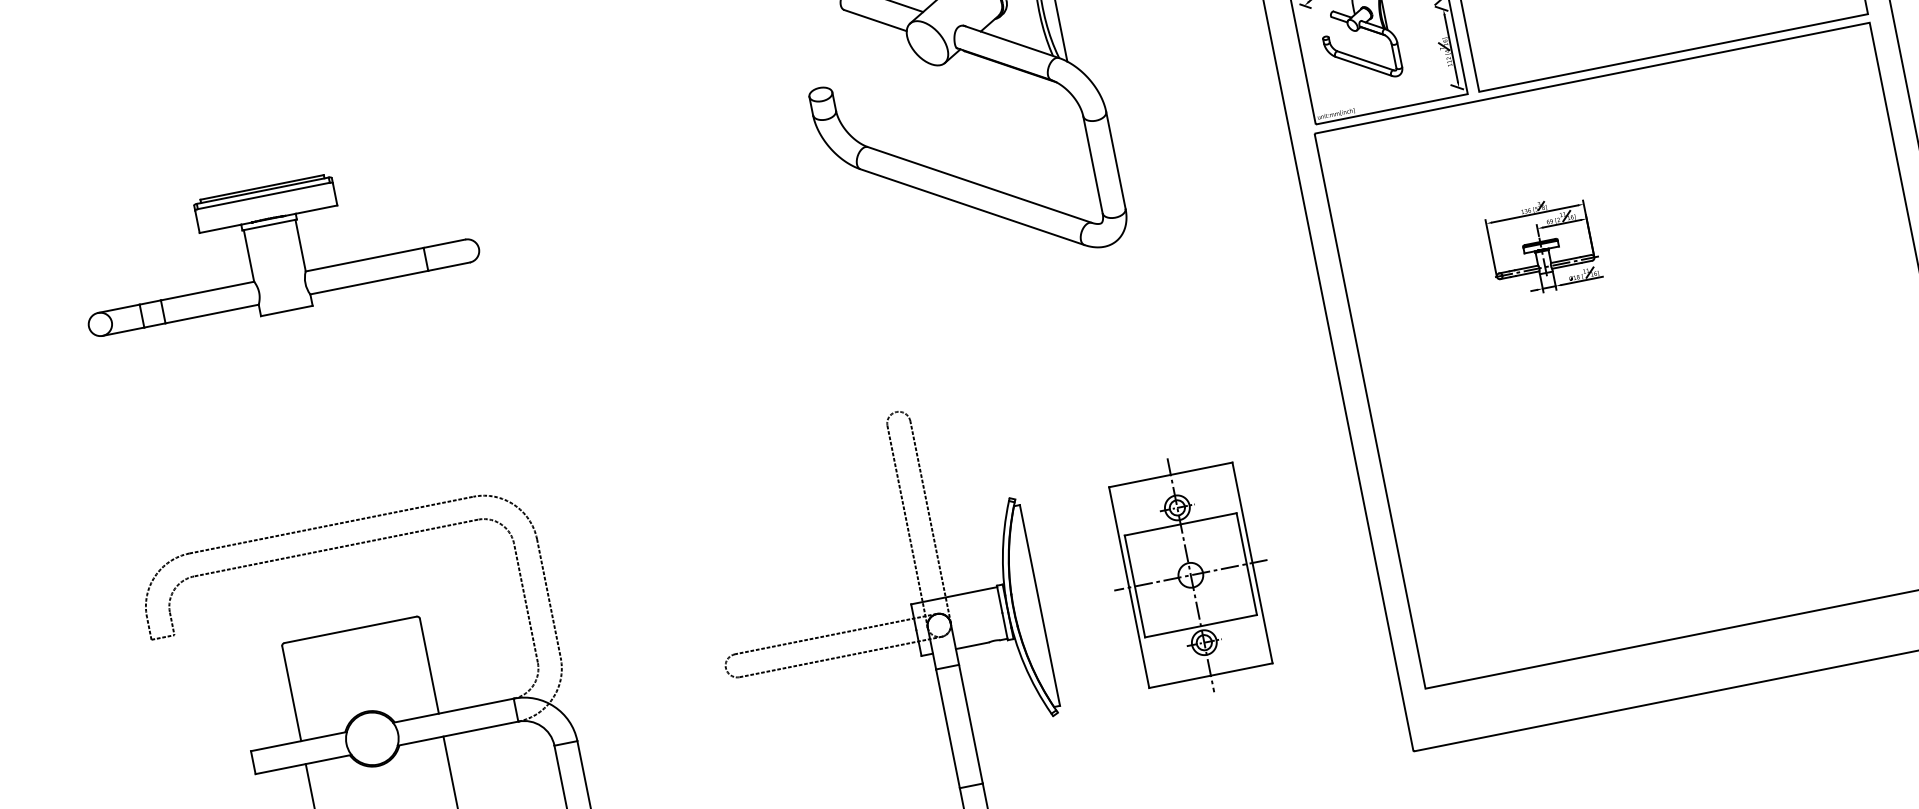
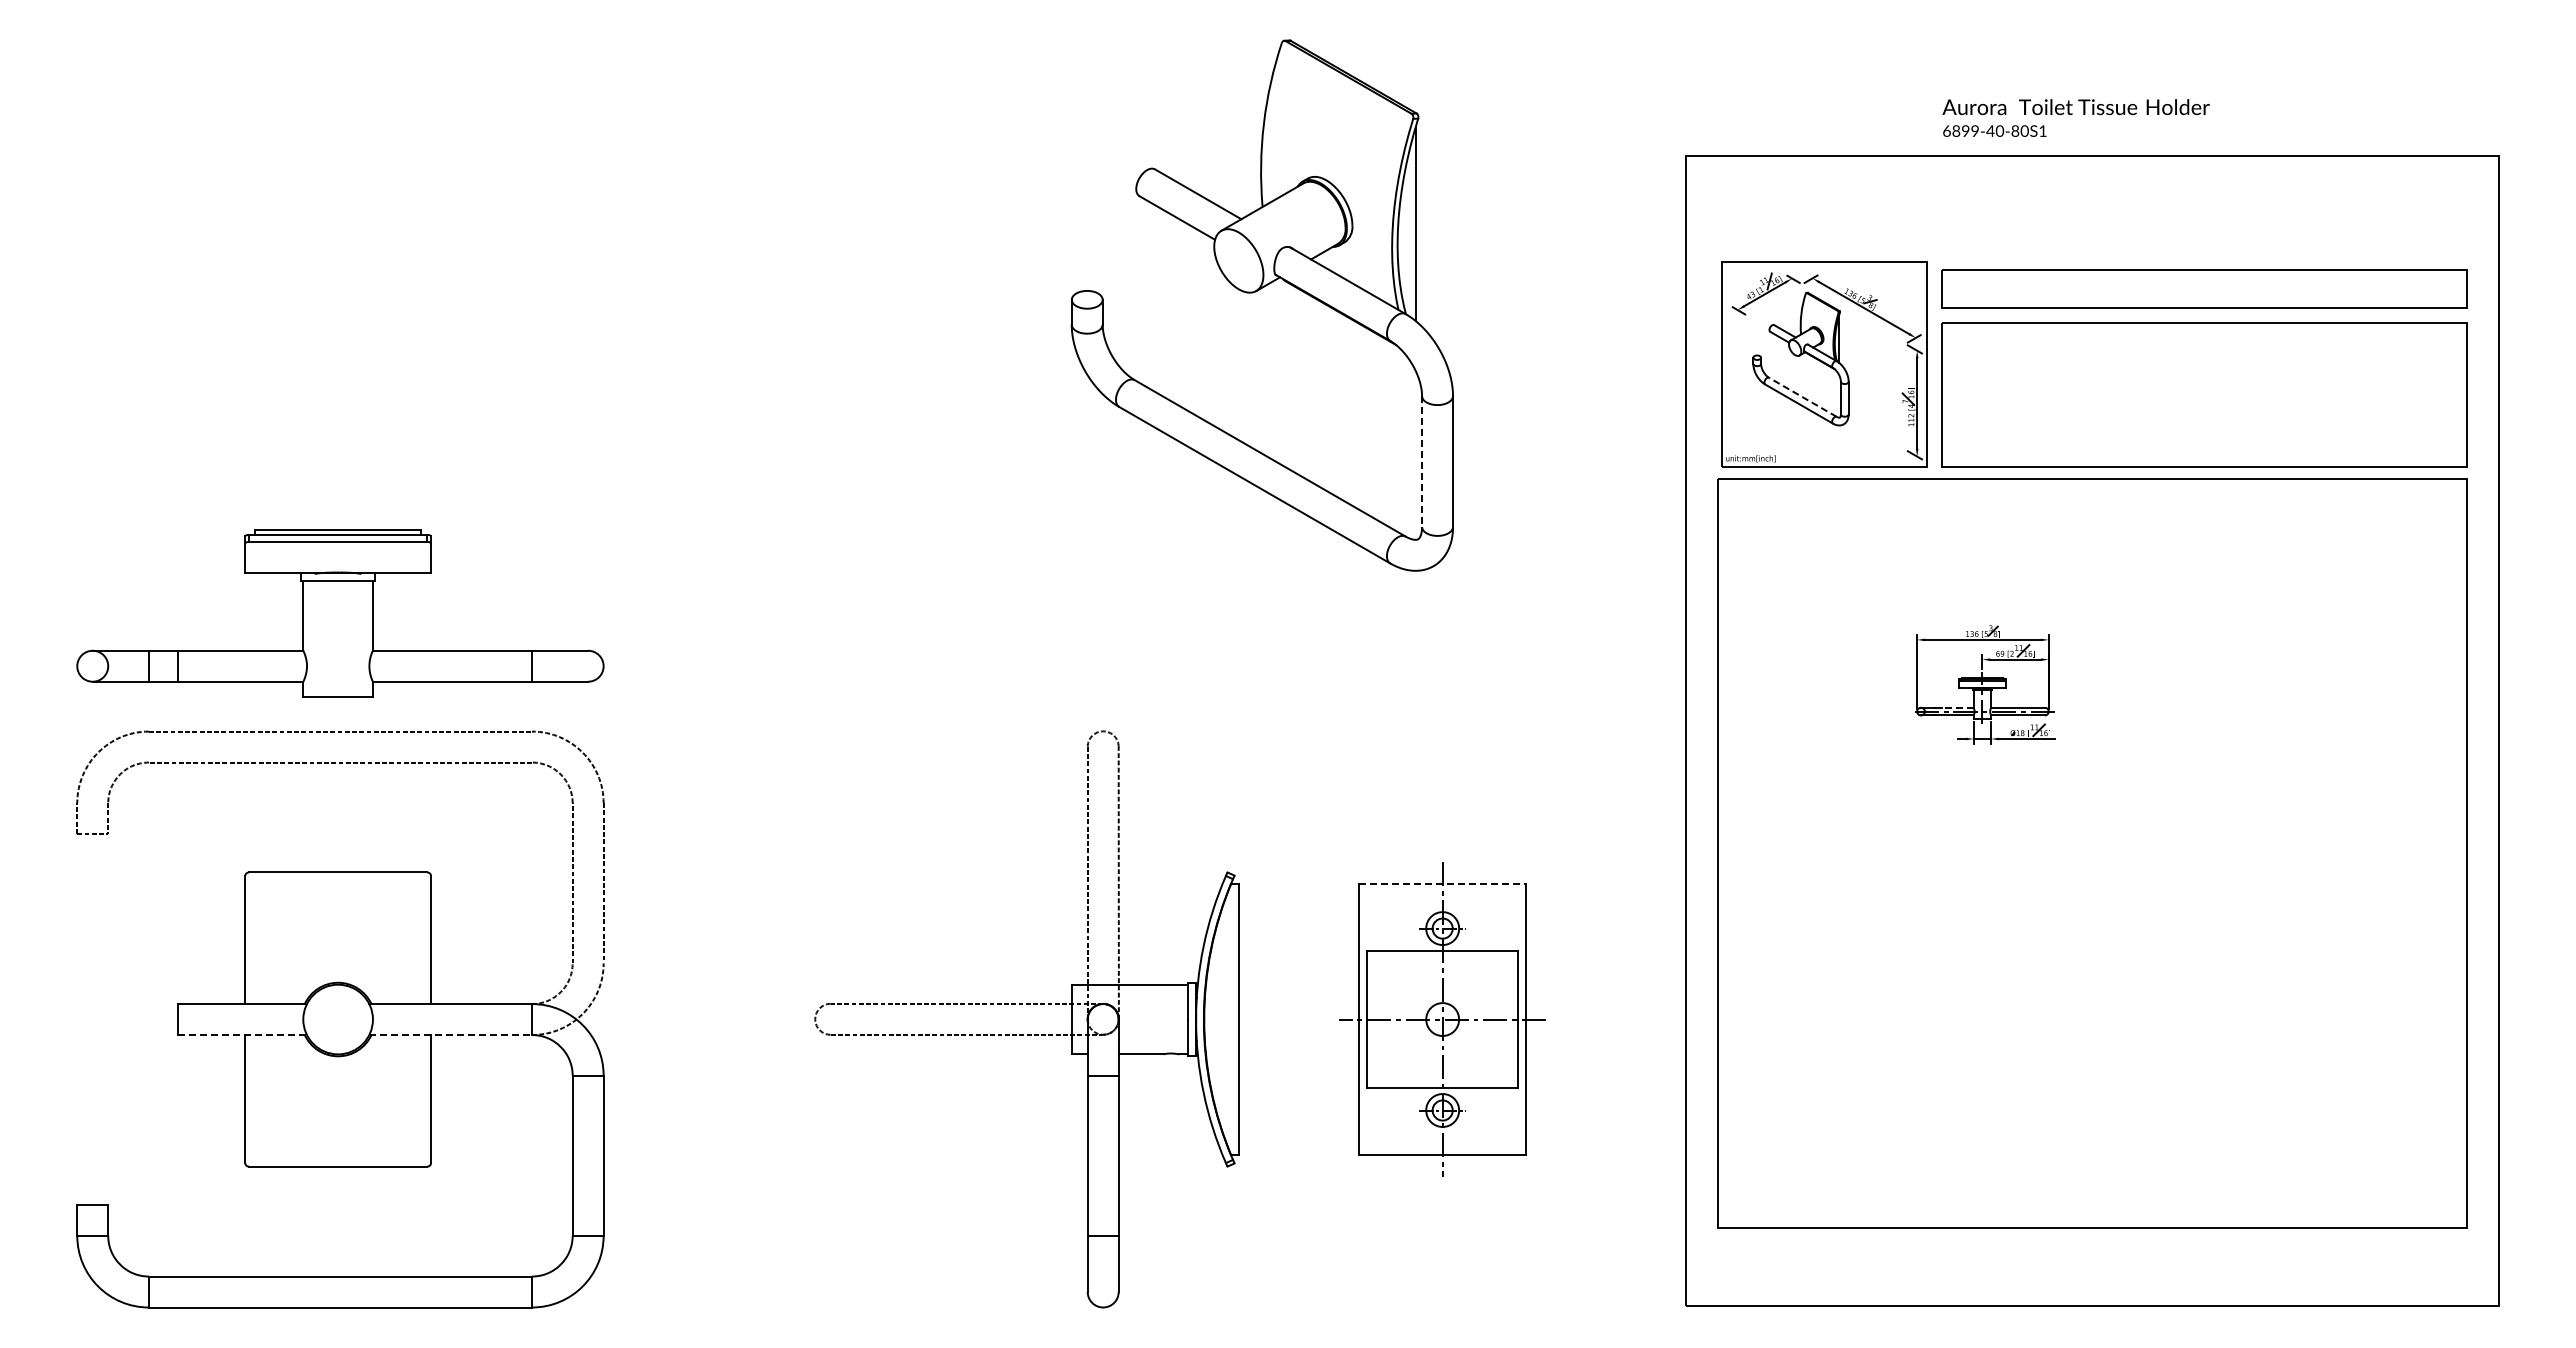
line: (1365, 61) -> (1802, 397), solid -> dashed
line: (1093, 165) -> (1422, 462), solid -> dashed
part: (276, 248) -> (340, 613), moved
line: (1526, 267) -> (1957, 707), solid -> dashed
line: (1171, 475) -> (1443, 884), solid -> dashed
line: (458, 733) -> (451, 1035), solid -> dashed
line: (303, 764) -> (242, 1035), solid -> dashed

